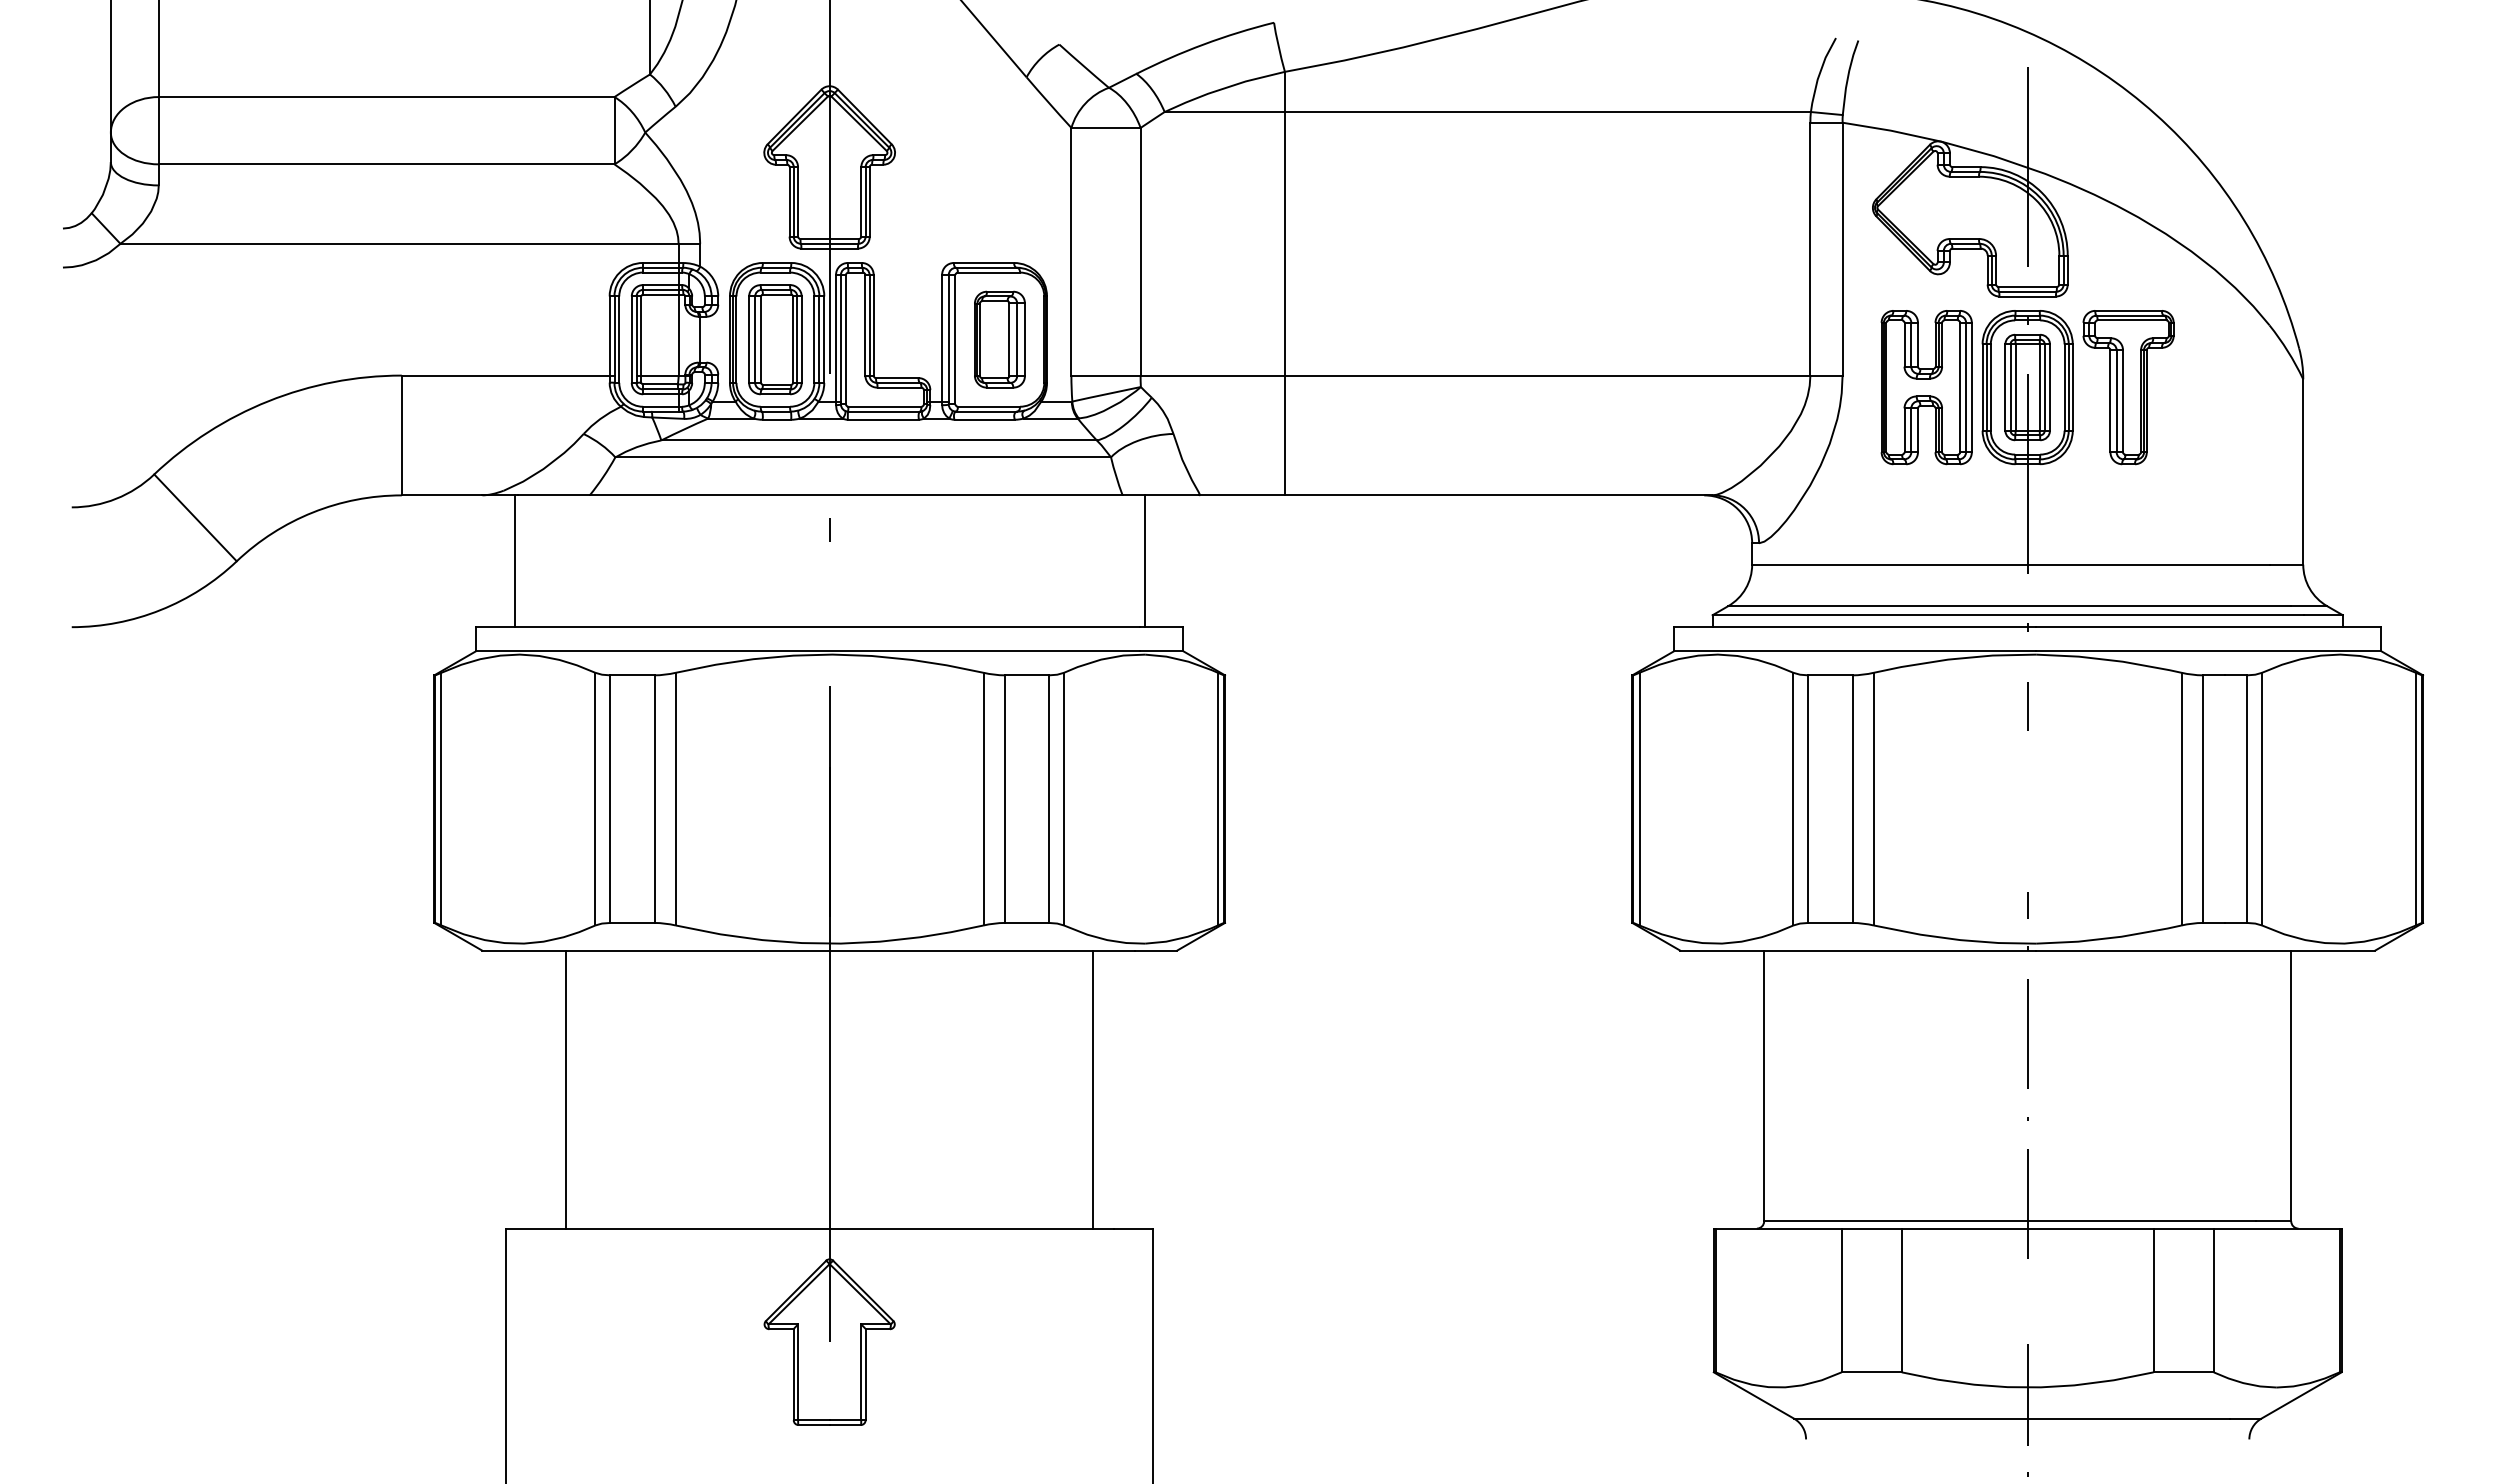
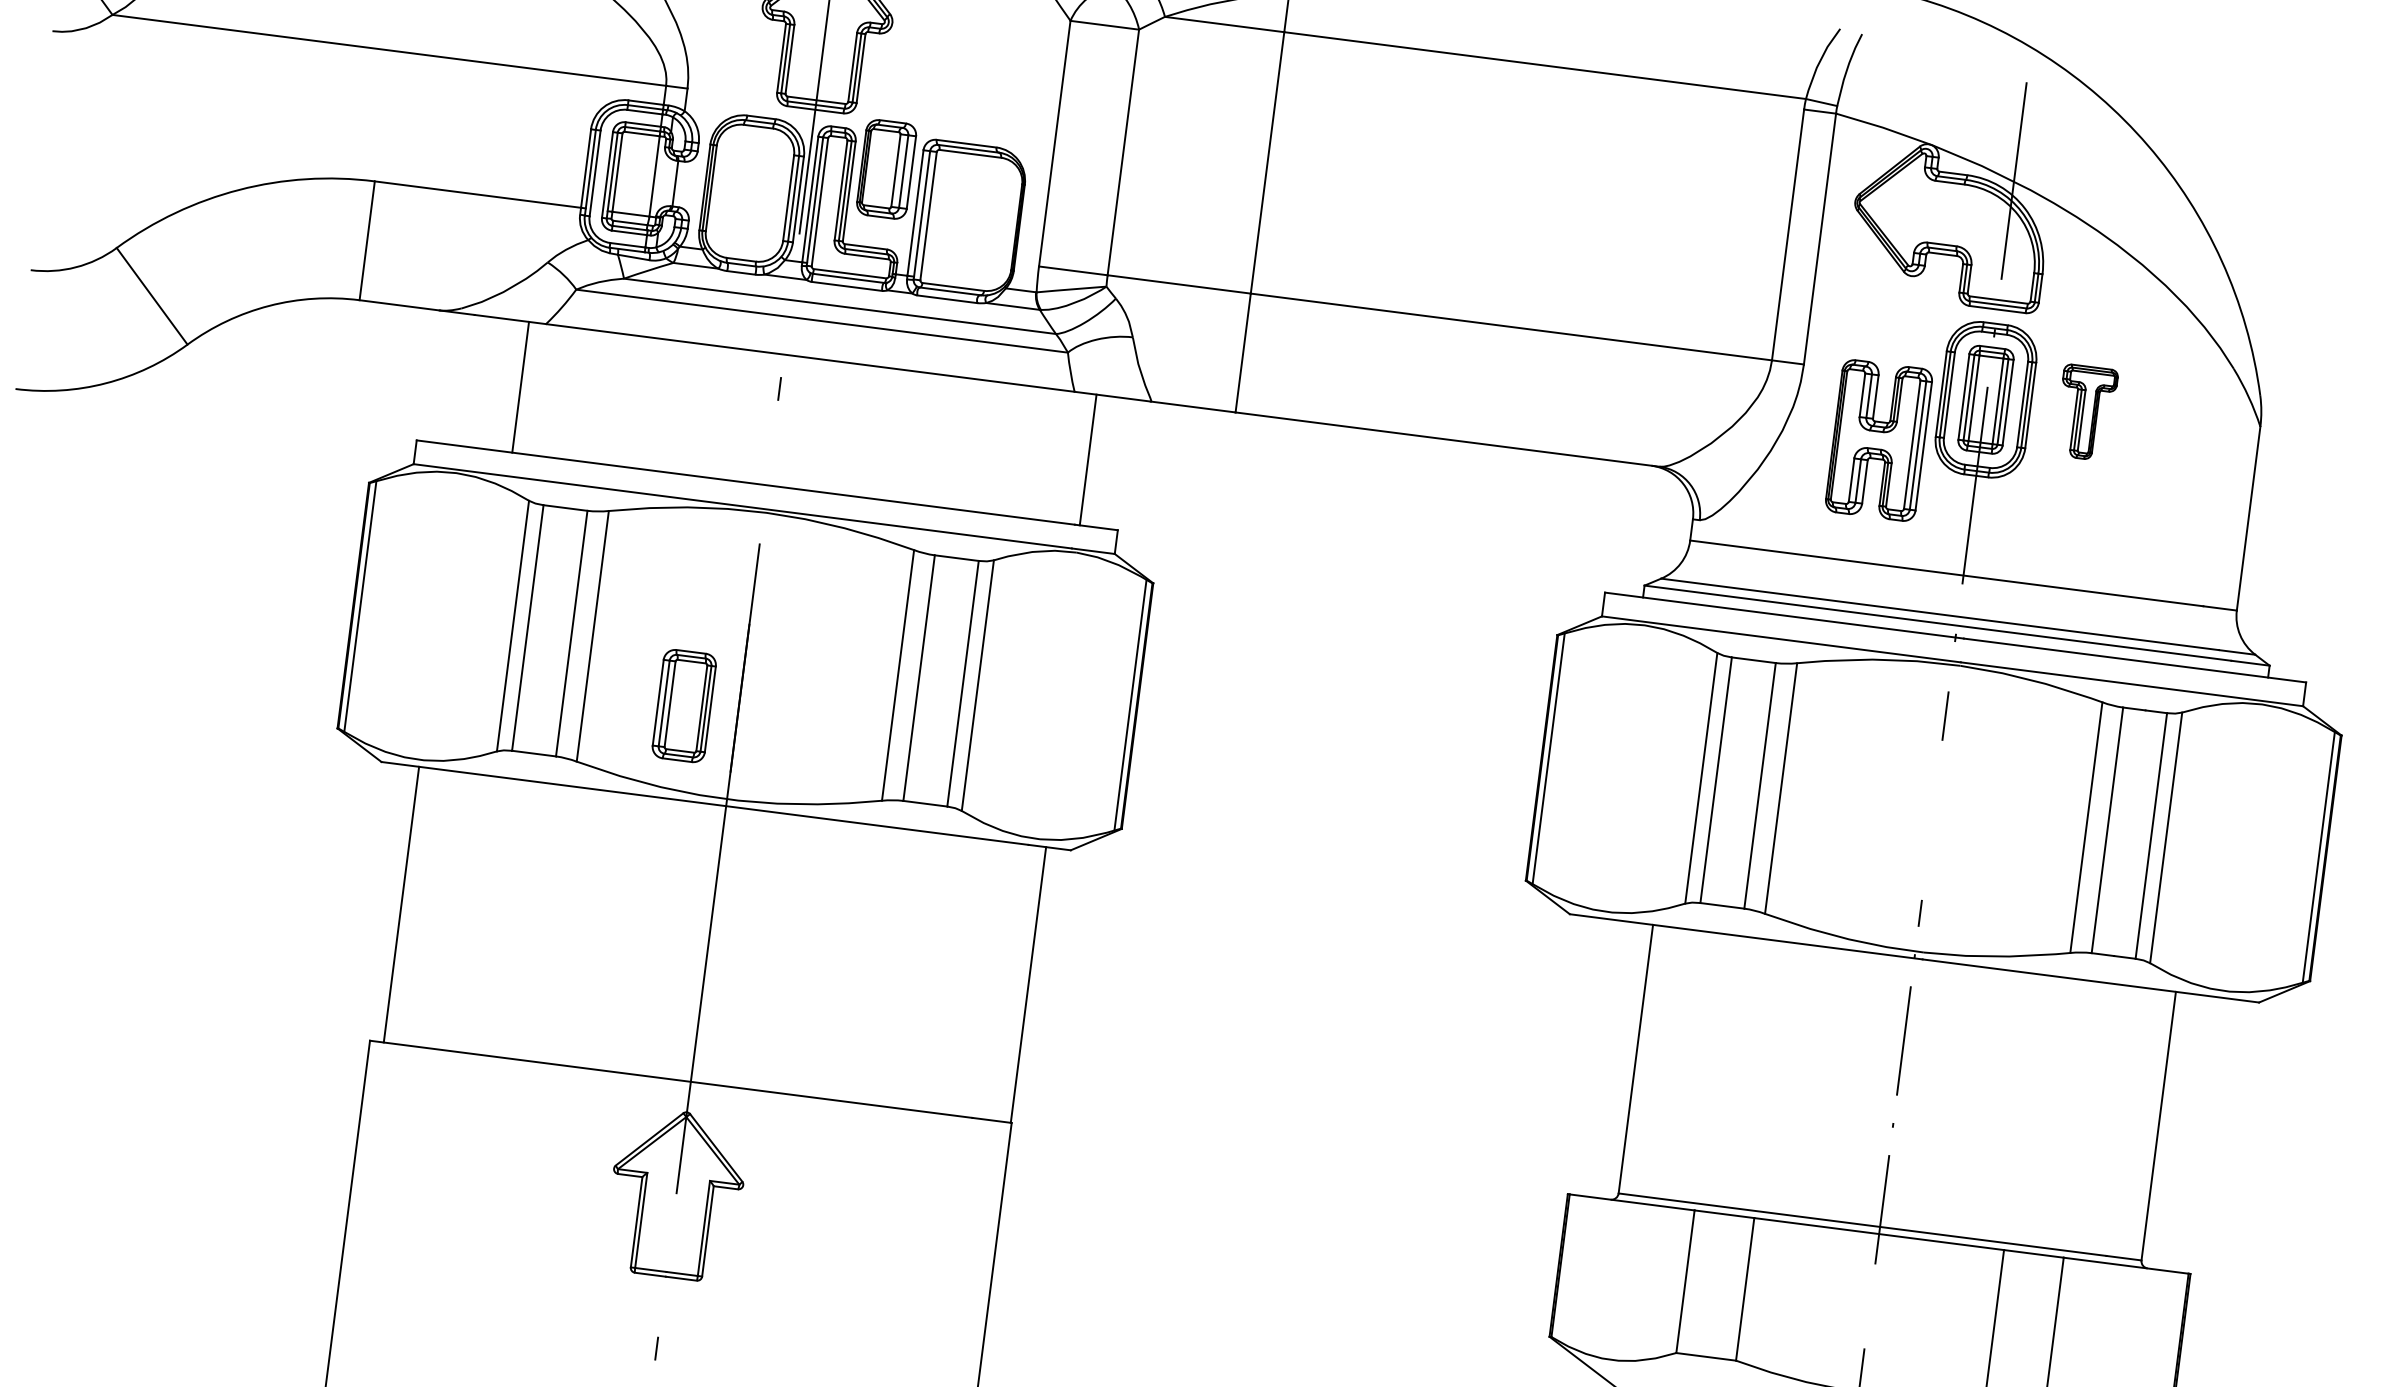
part: (775, 339) -> (684, 705), moved
part: (999, 339) -> (886, 169), moved
part: (1926, 387) -> (1878, 440), moved
part: (2128, 387) -> (2086, 412), size x0.6
line: (514, 561) -> (520, 387), moved
line: (566, 1089) -> (401, 904), moved
line: (1093, 1089) -> (1028, 984), moved

